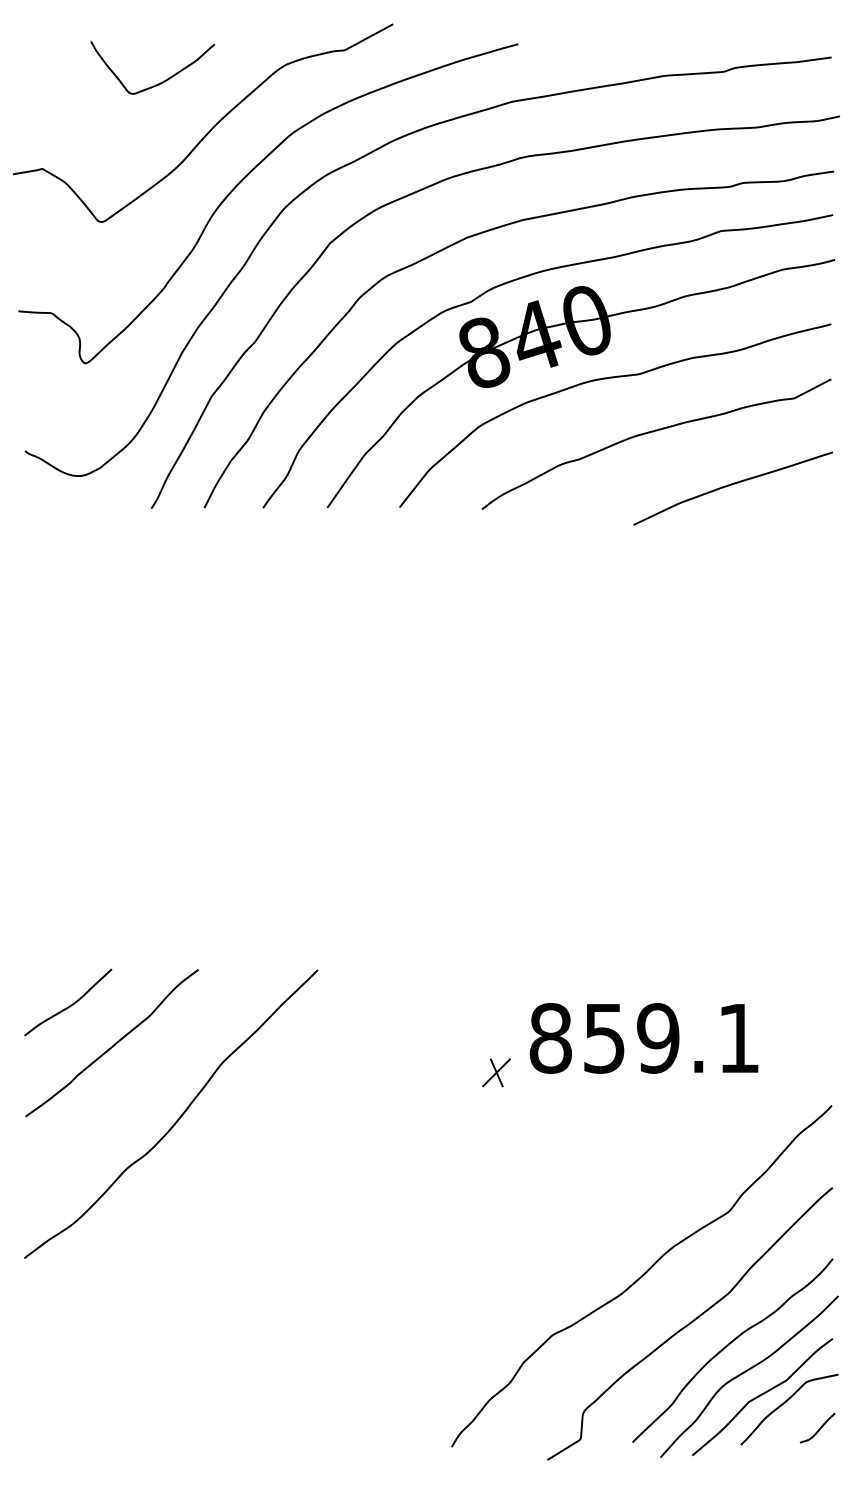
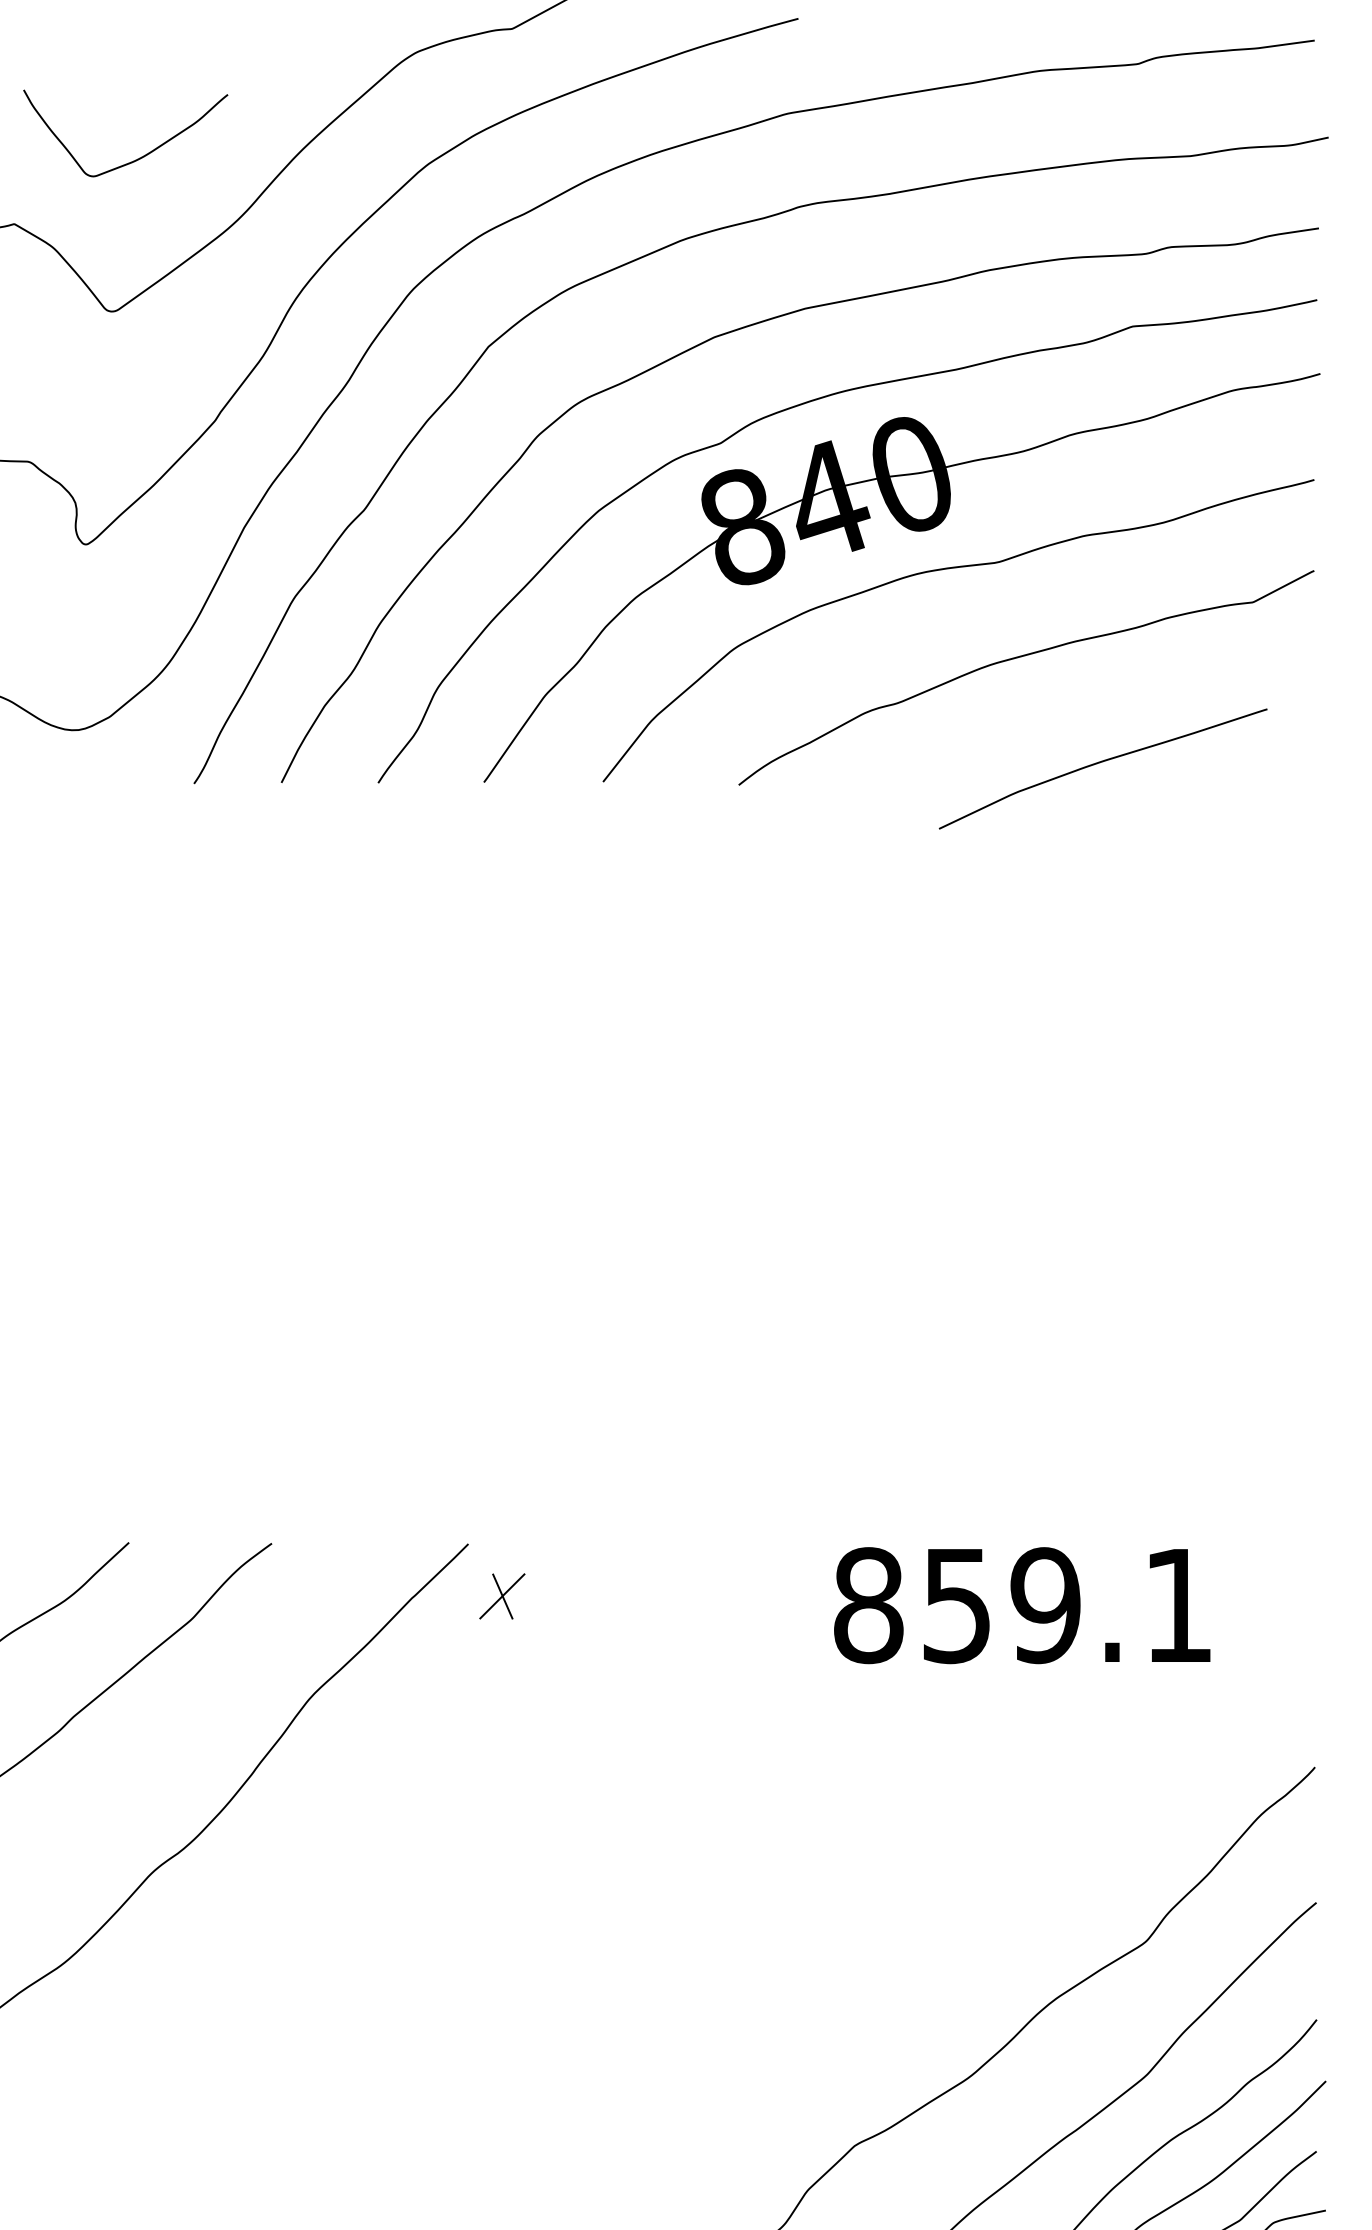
curve: (160, 82) -> (138, 157), moved
curve: (732, 485) -> (1102, 763), moved
text: (643, 1038) -> (1021, 1605), moved
part: (496, 1072) -> (502, 1595), moved

